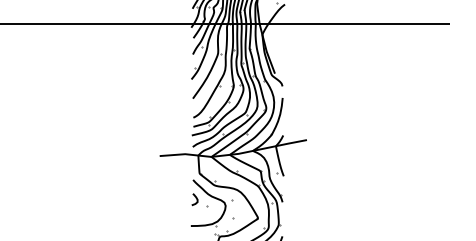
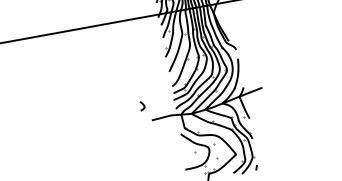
curve: (195, 198) -> (142, 105), moved

